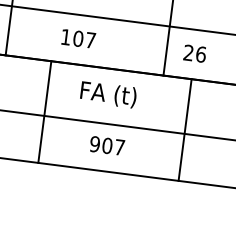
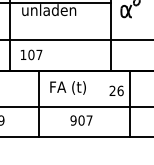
text: (78, 38) -> (31, 54), moved
text: (194, 53) -> (116, 90), moved
text: (107, 93) -> (67, 87), moved

